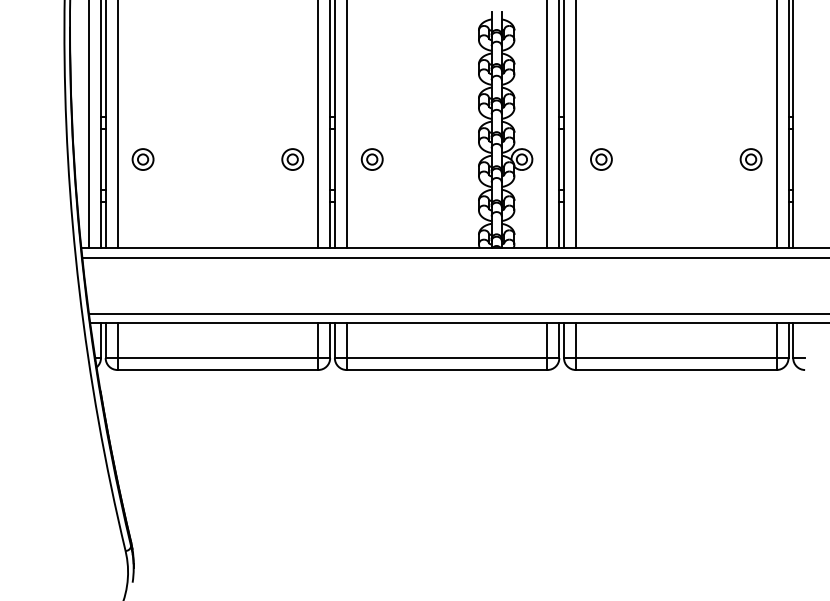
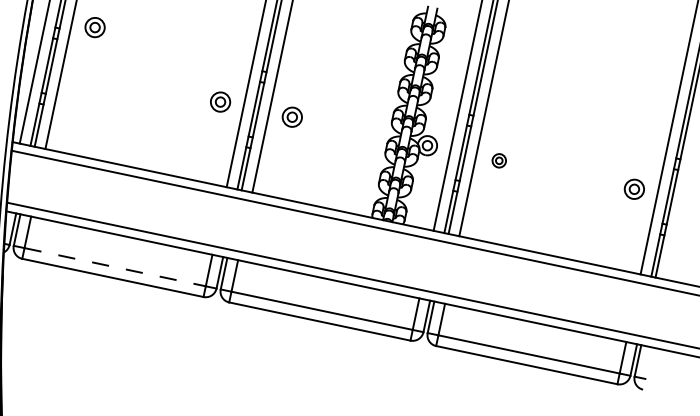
part: (142, 159) -> (94, 27), moved
part: (601, 159) -> (499, 160), size x0.7
line: (218, 358) -> (115, 267), solid -> dashed

